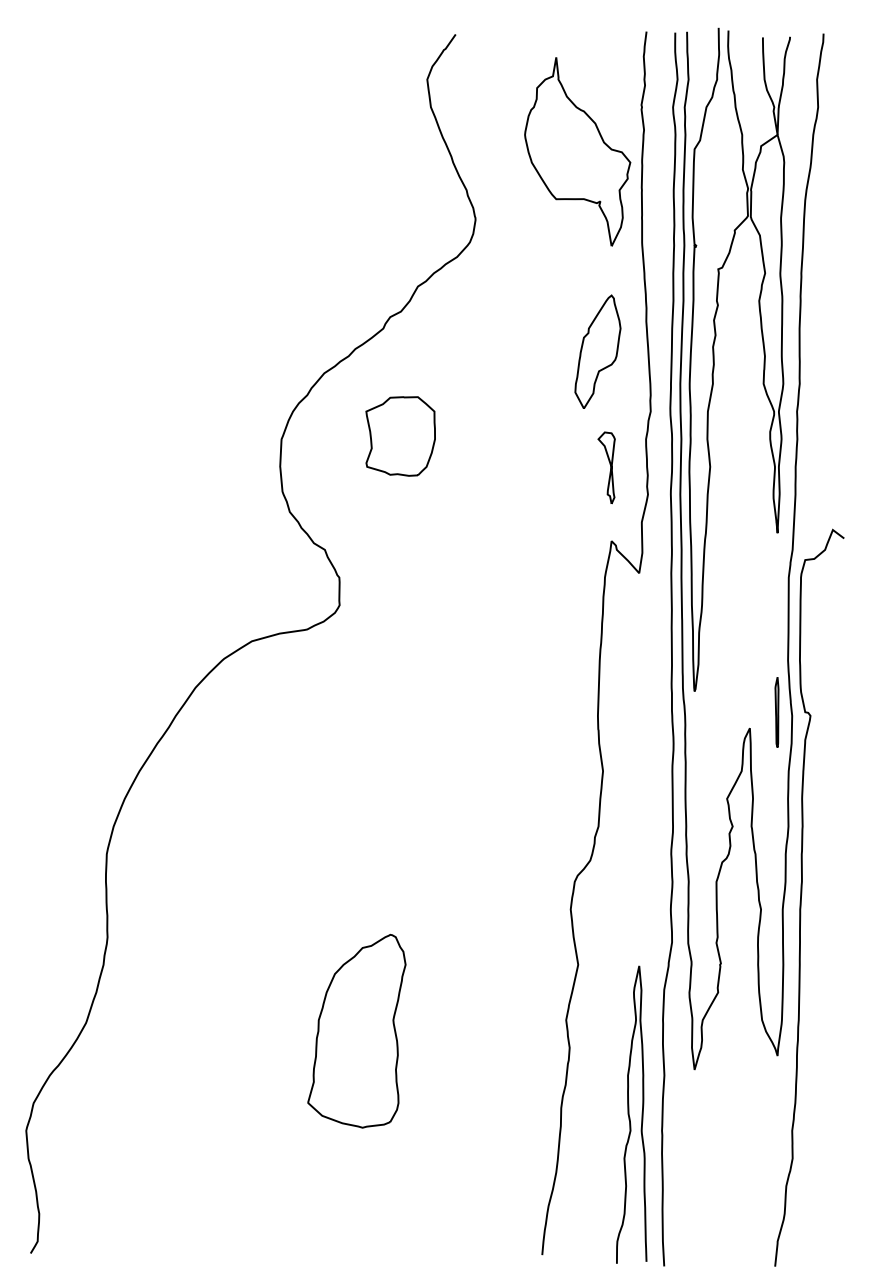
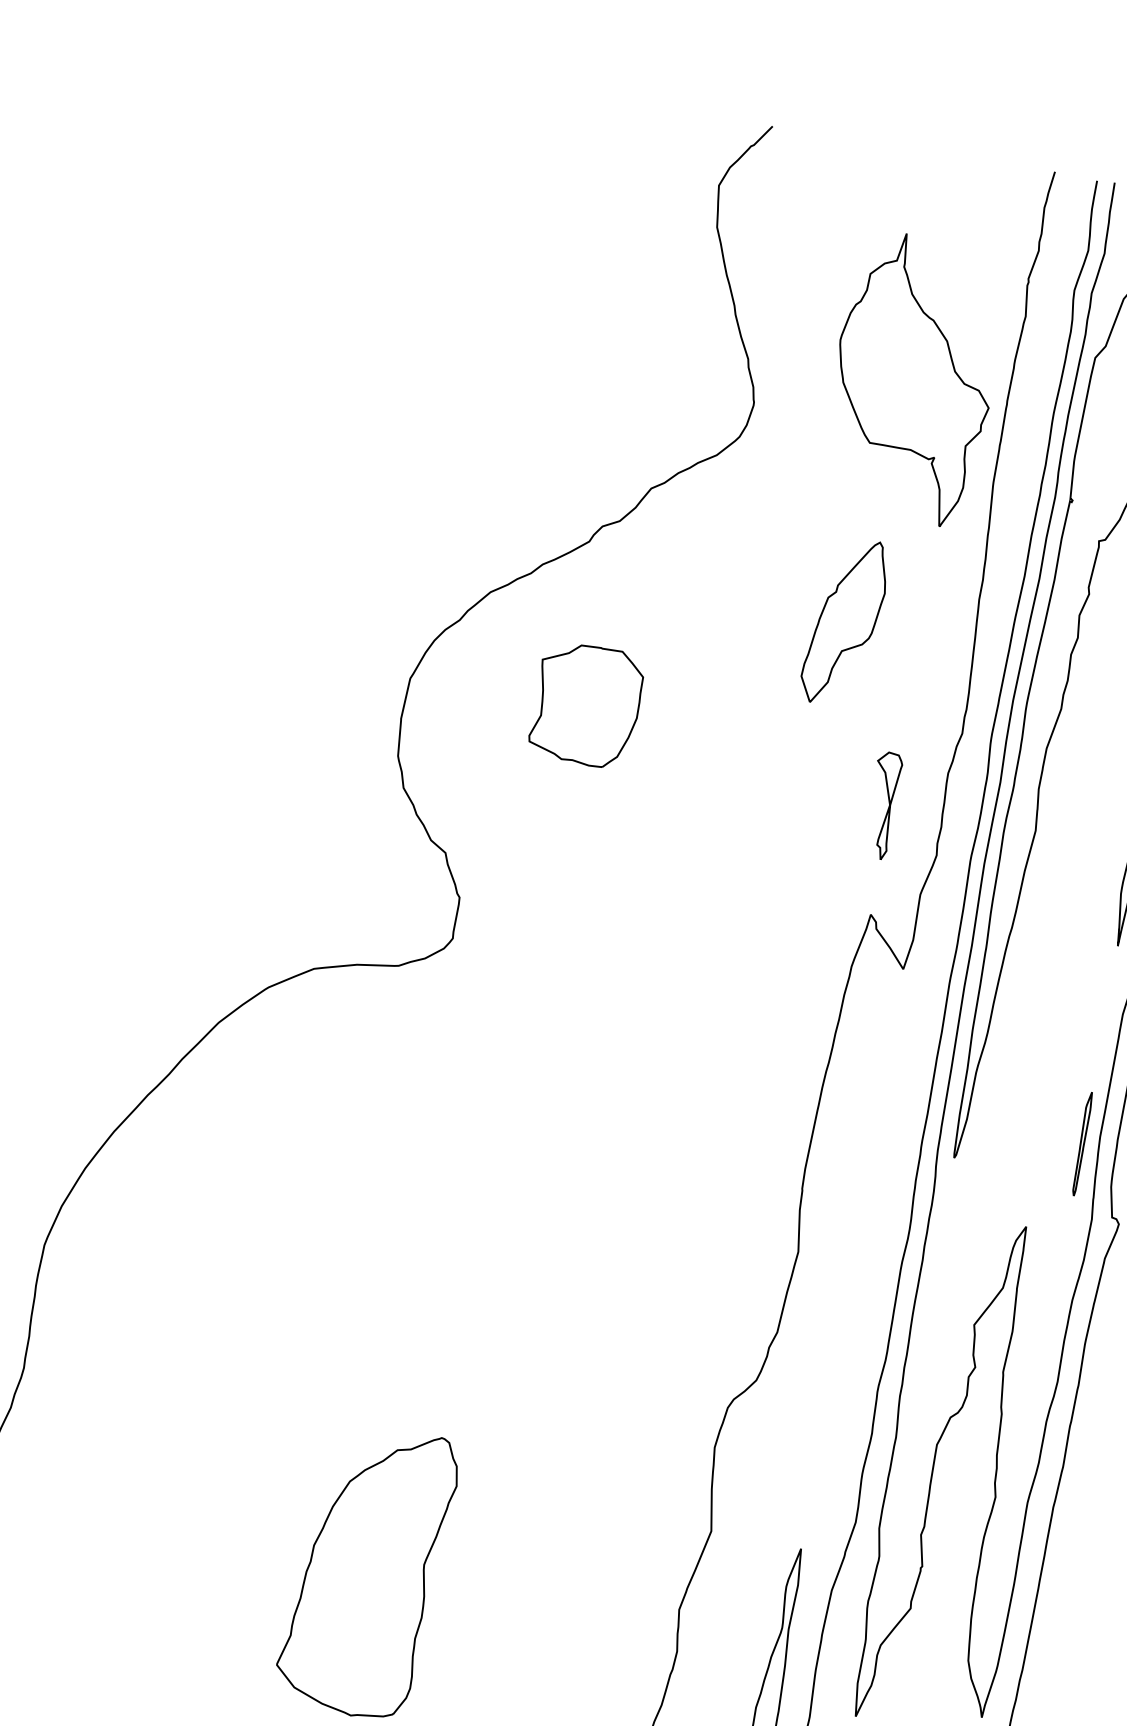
part: (577, 151) -> (913, 377), moved
part: (597, 351) -> (844, 621), moved
part: (776, 712) -> (1081, 1144), moved

